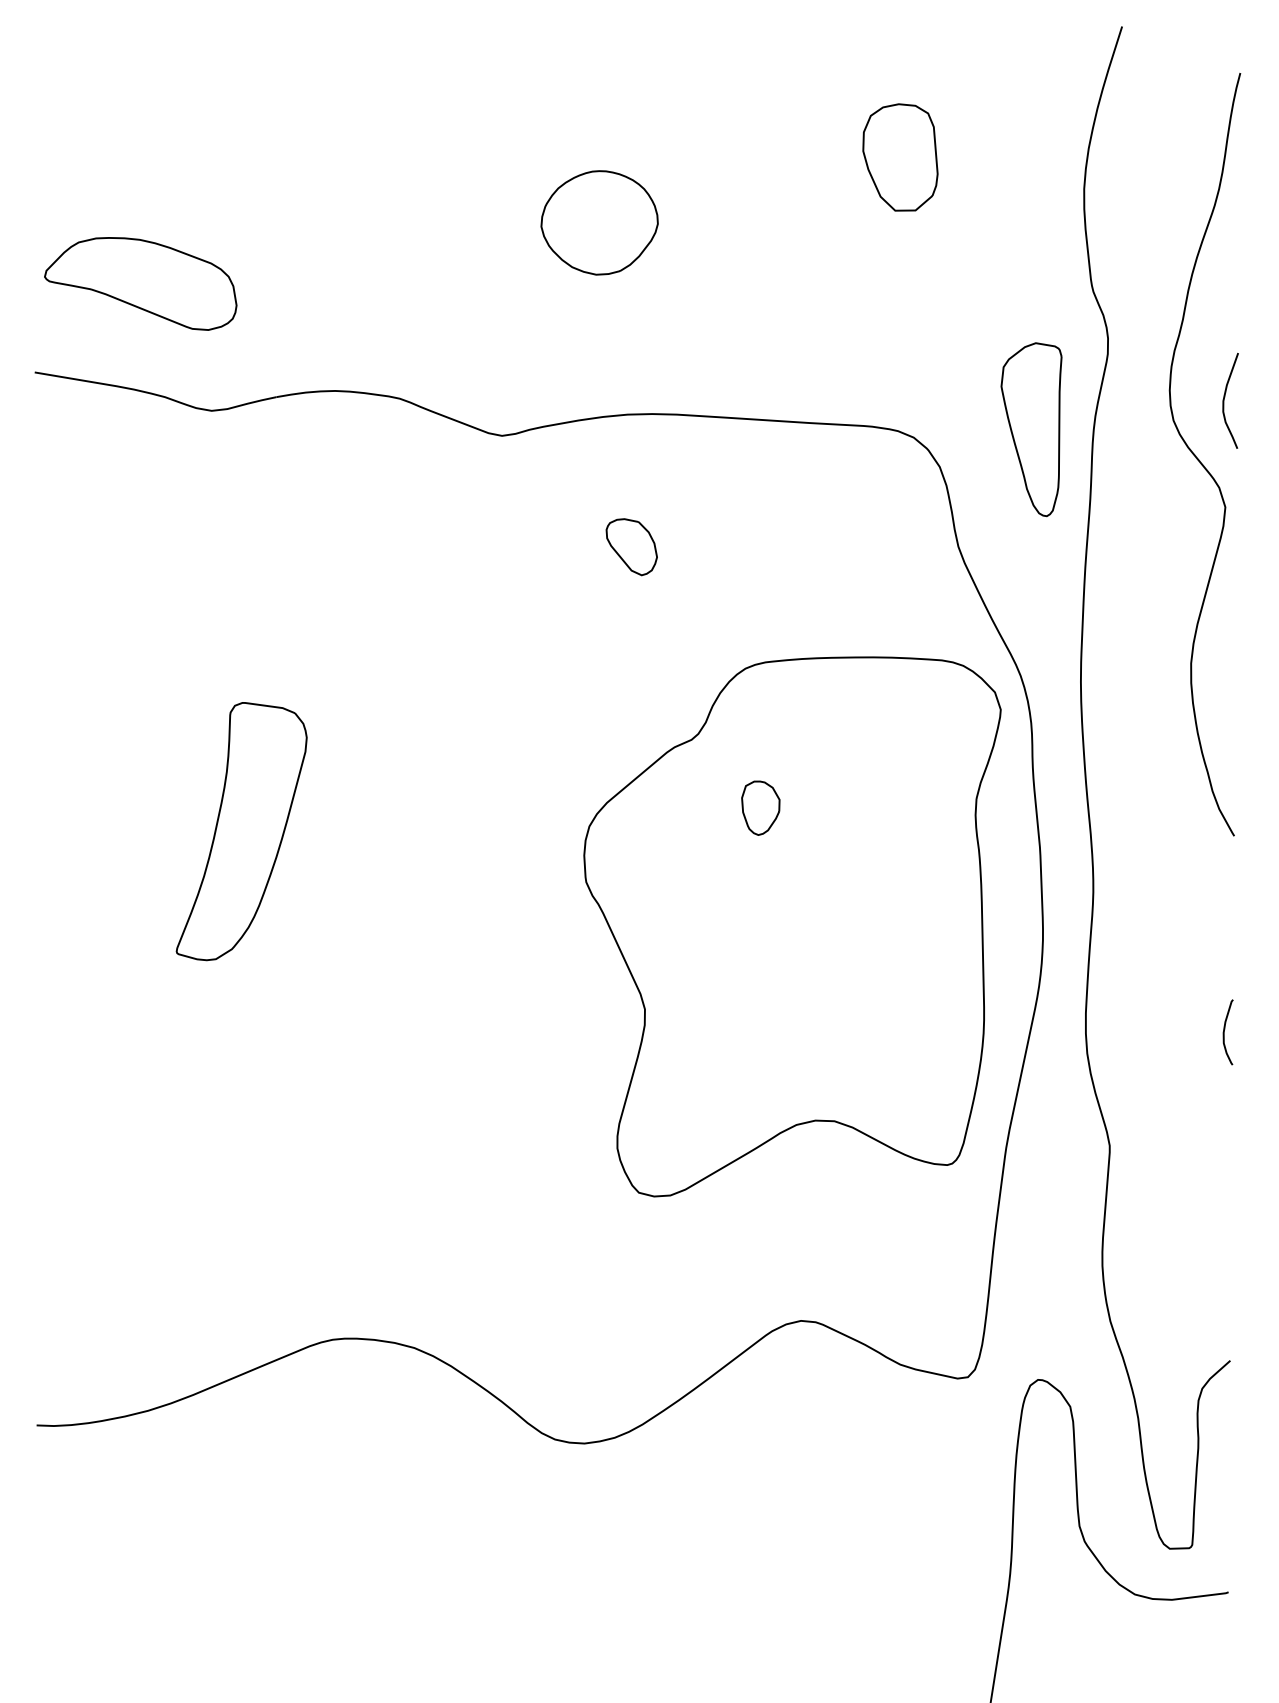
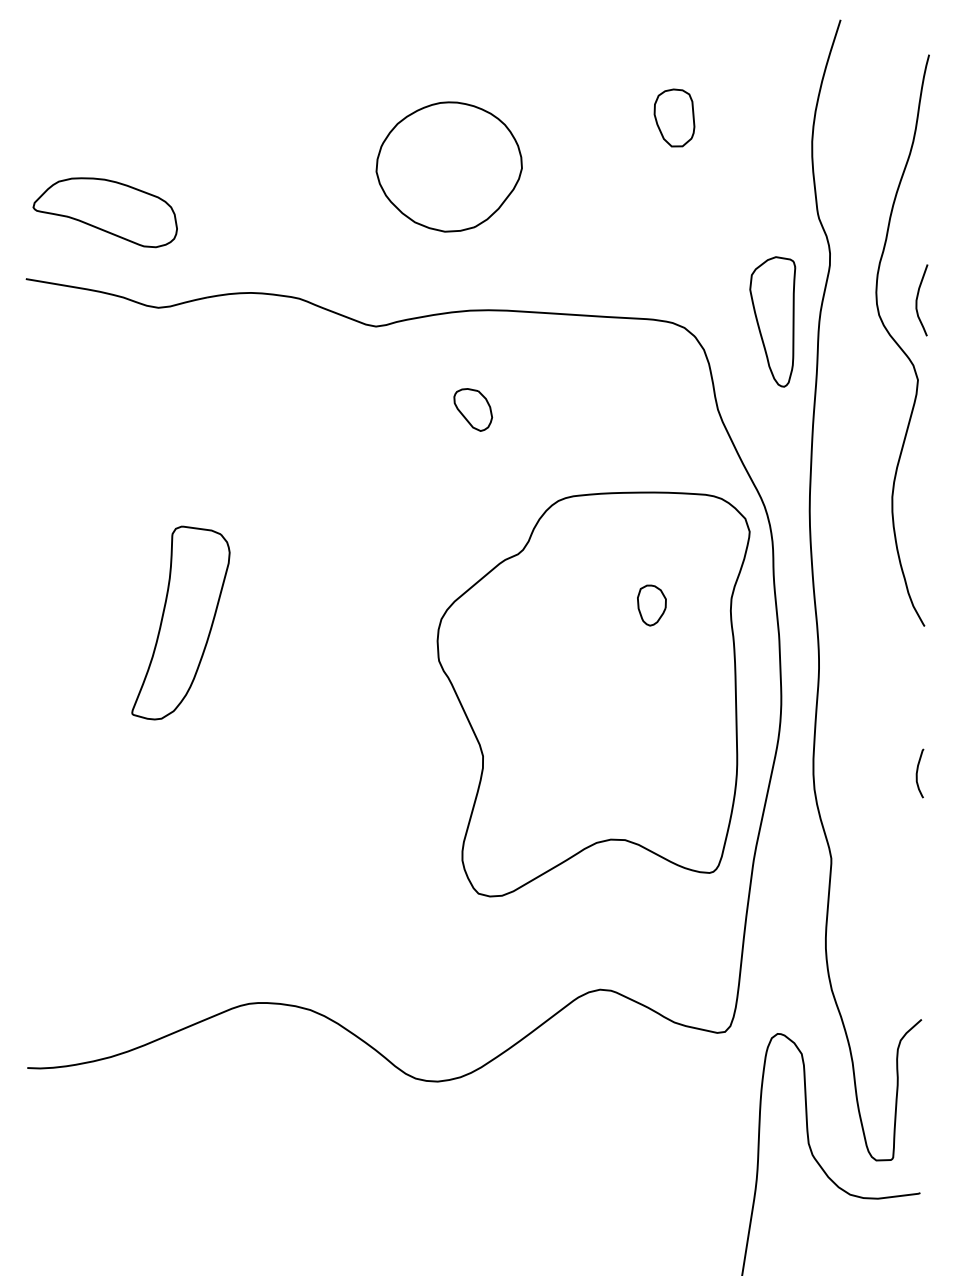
part: (900, 156) -> (674, 117), size x0.71
part: (598, 222) -> (448, 166), size x1.67
part: (760, 808) -> (651, 605), moved

